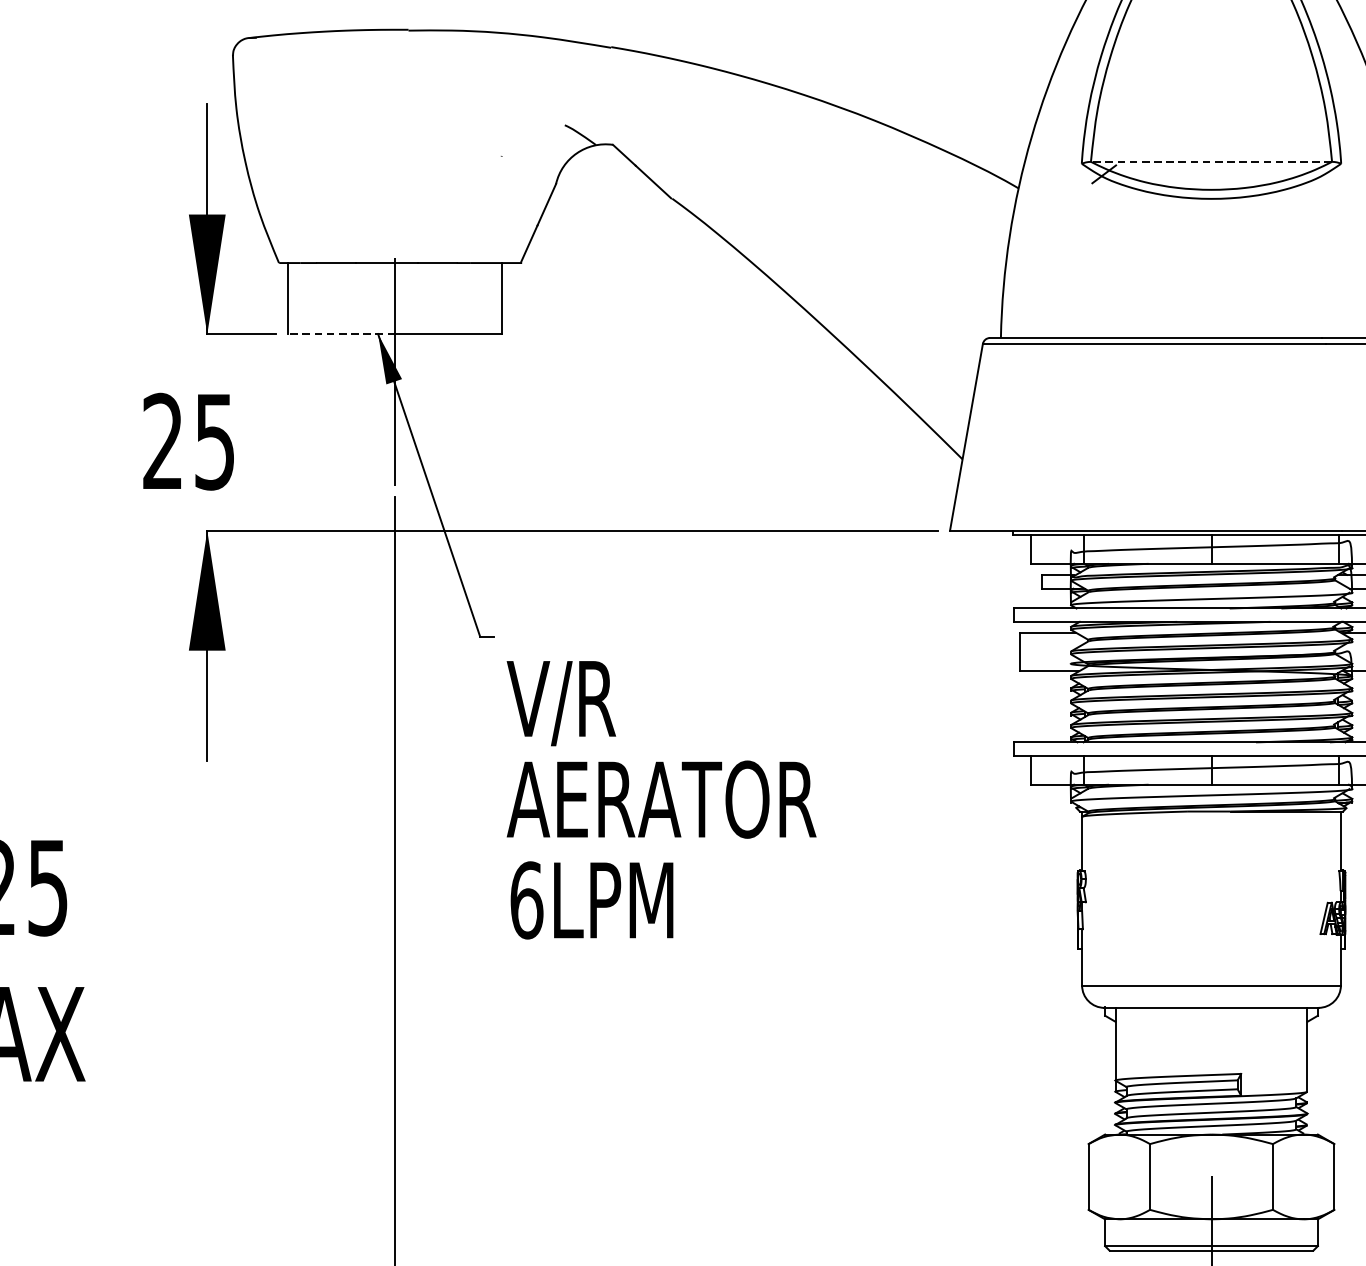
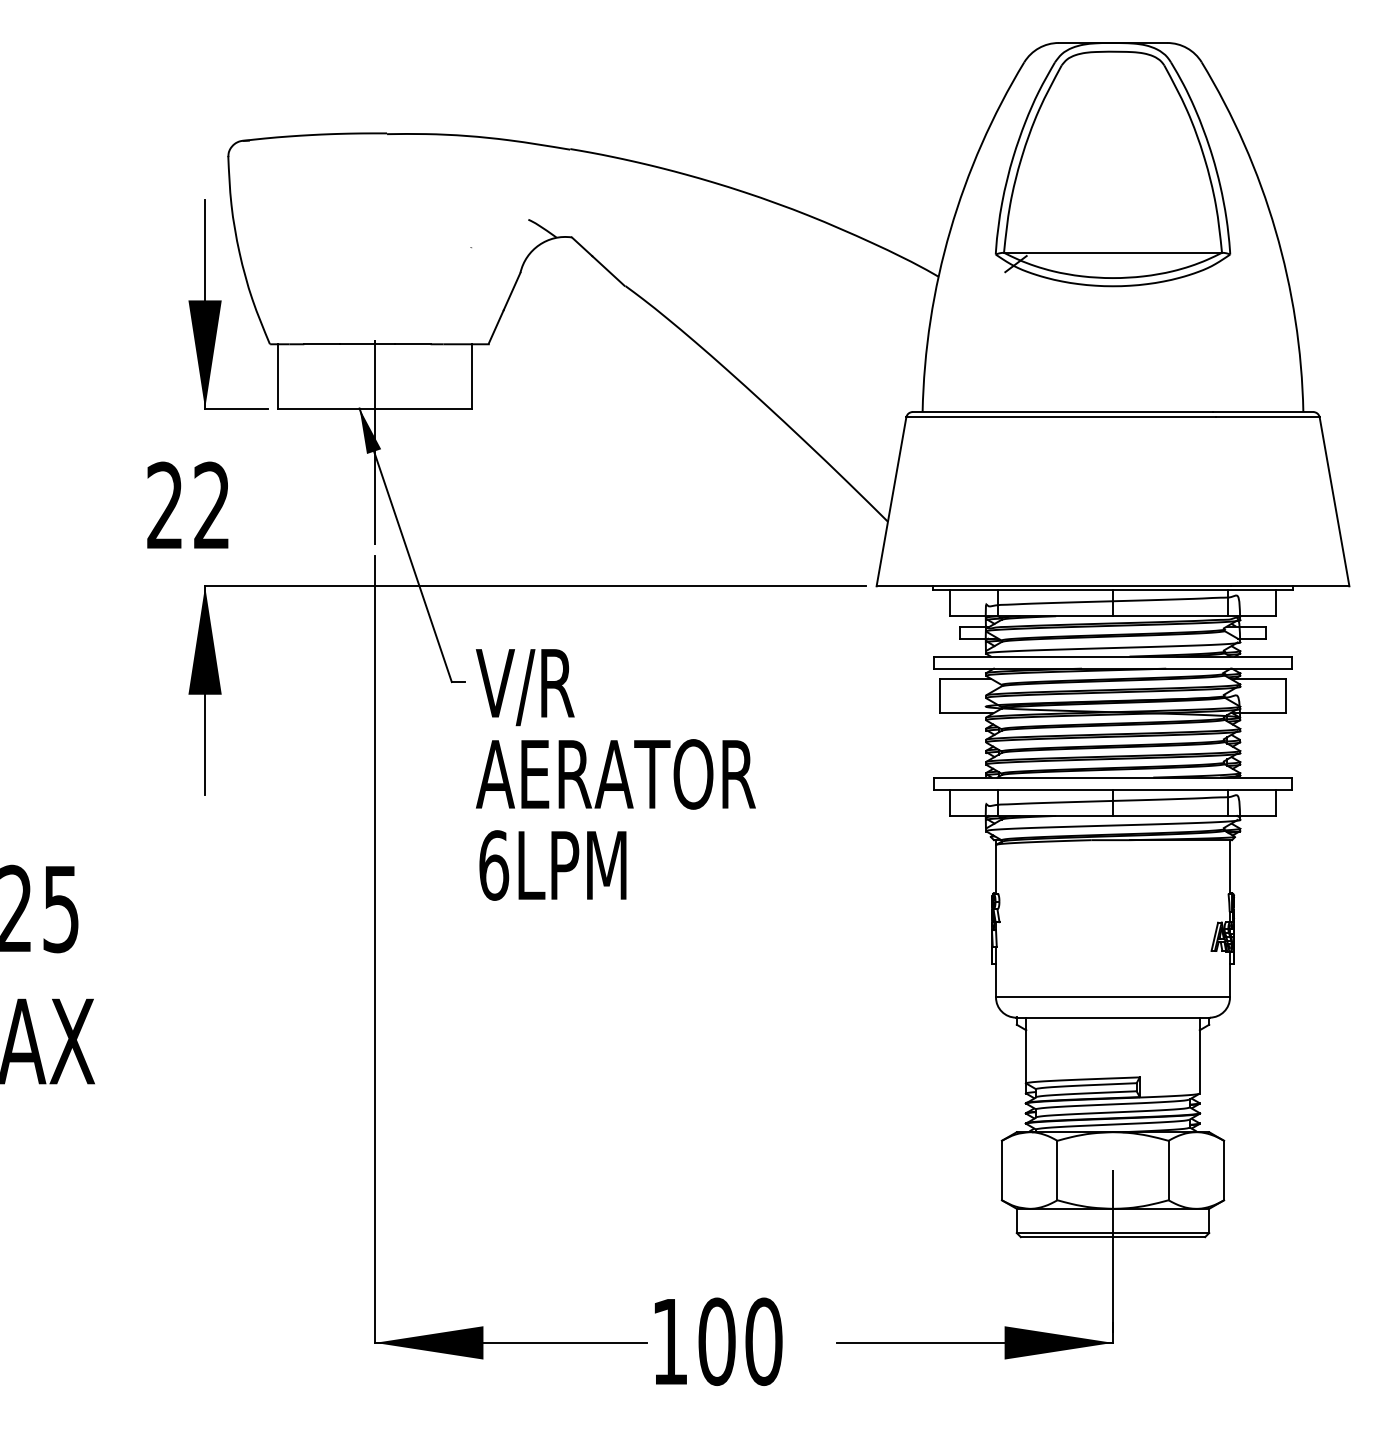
line: (1212, 161) -> (1113, 252), dashed -> solid
line: (341, 334) -> (326, 408), dashed -> solid
text: (214, 441) -> (211, 505), 25 -> 22
text: (661, 799) -> (615, 774), moved

